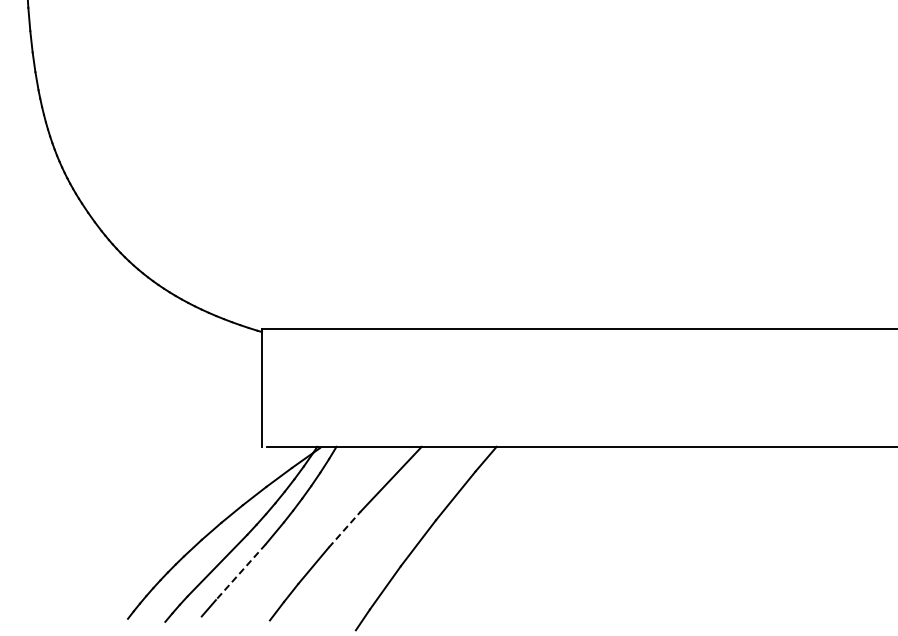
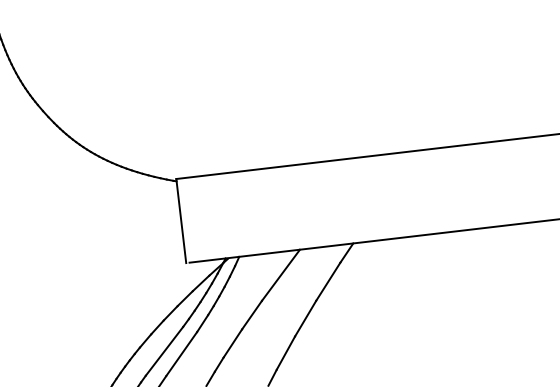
line: (345, 529) -> (252, 314), dashed -> solid
line: (240, 572) -> (181, 354), dashed -> solid

